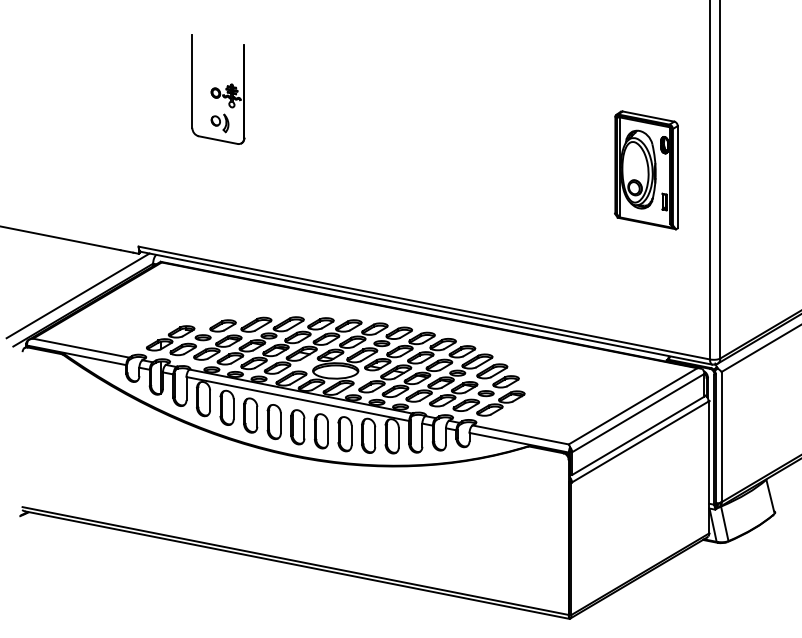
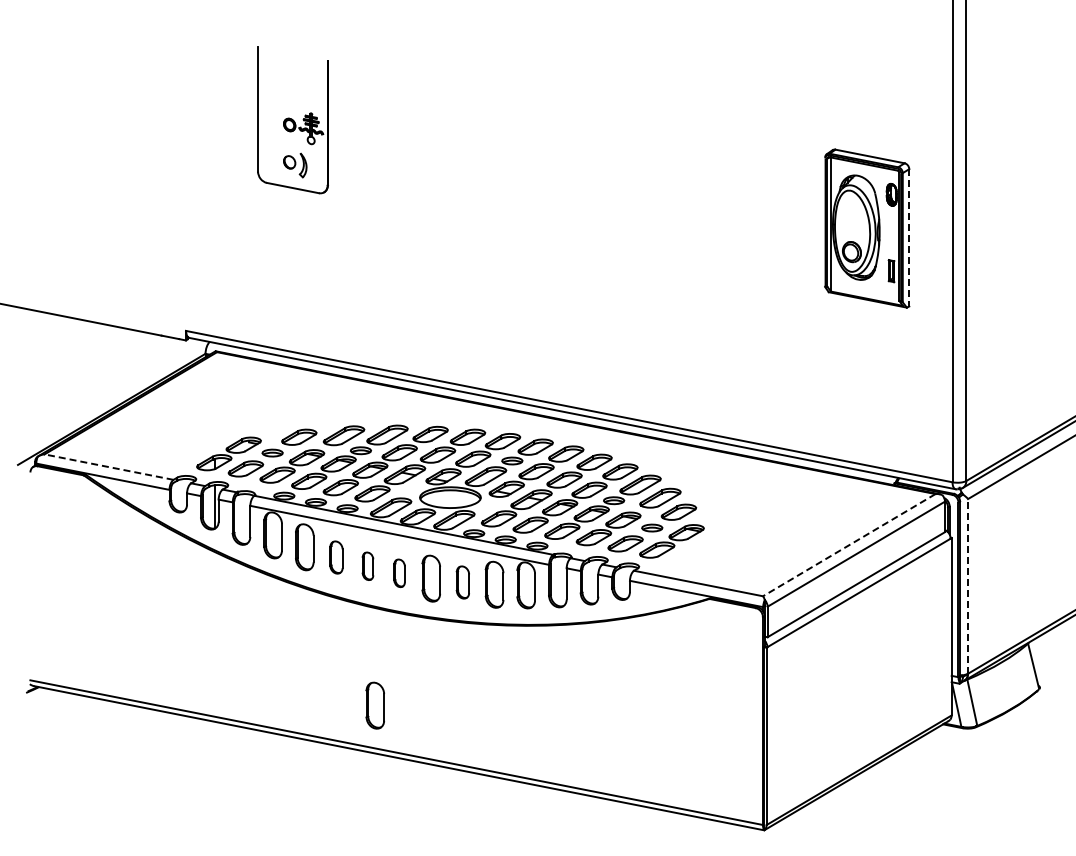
line: (677, 176) -> (909, 237), solid -> dashed
line: (77, 295) -> (104, 396), removed
line: (81, 348) -> (109, 467), solid -> dashed
line: (632, 406) -> (848, 545), solid -> dashed
part: (250, 415) -> (336, 557), size x0.7
part: (273, 422) -> (367, 566), size x0.6
part: (297, 427) -> (399, 573), size x0.6
part: (344, 434) -> (462, 582), size x0.7
line: (721, 436) -> (968, 585), solid -> dashed
part: (279, 525) -> (374, 705), added

